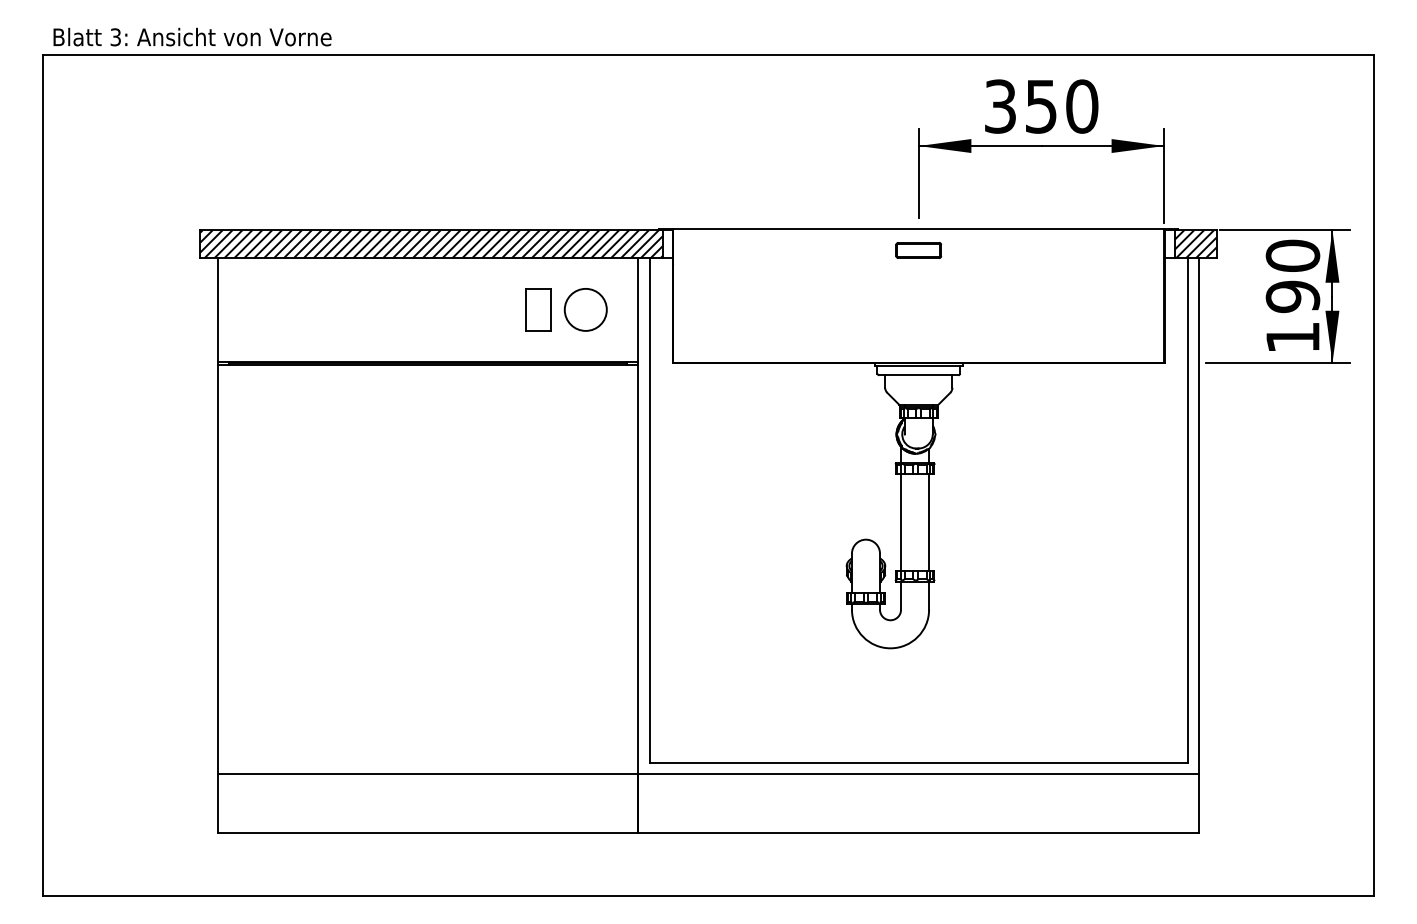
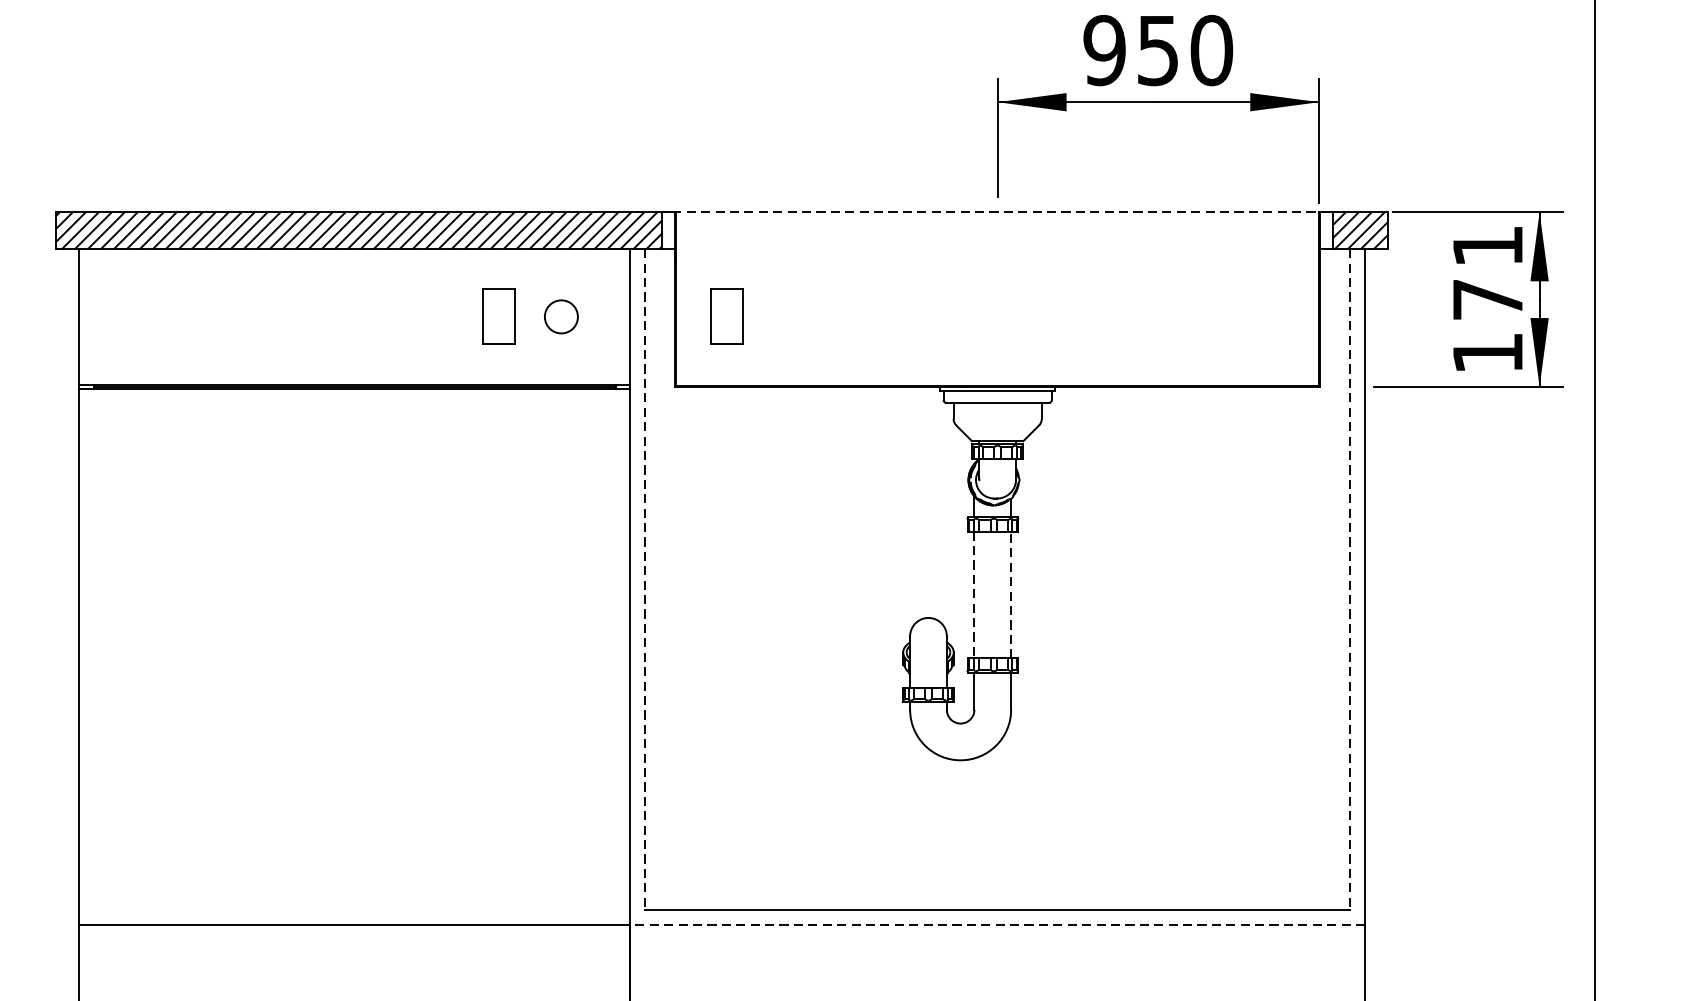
text: (1000, 106) -> (1104, 50), 350 -> 950
line: (919, 229) -> (998, 211), solid -> dashed
part: (918, 250) -> (997, 239), removed
text: (1292, 276) -> (1487, 273), 190 -> 171
circle: (585, 309) -> (560, 316), size x0.6
part: (712, 309) -> (727, 316), added
line: (649, 511) -> (644, 581), solid -> dashed
line: (1188, 511) -> (1351, 581), solid -> dashed
line: (929, 521) -> (1011, 594), solid -> dashed
line: (901, 522) -> (975, 595), solid -> dashed
line: (918, 774) -> (997, 925), solid -> dashed

